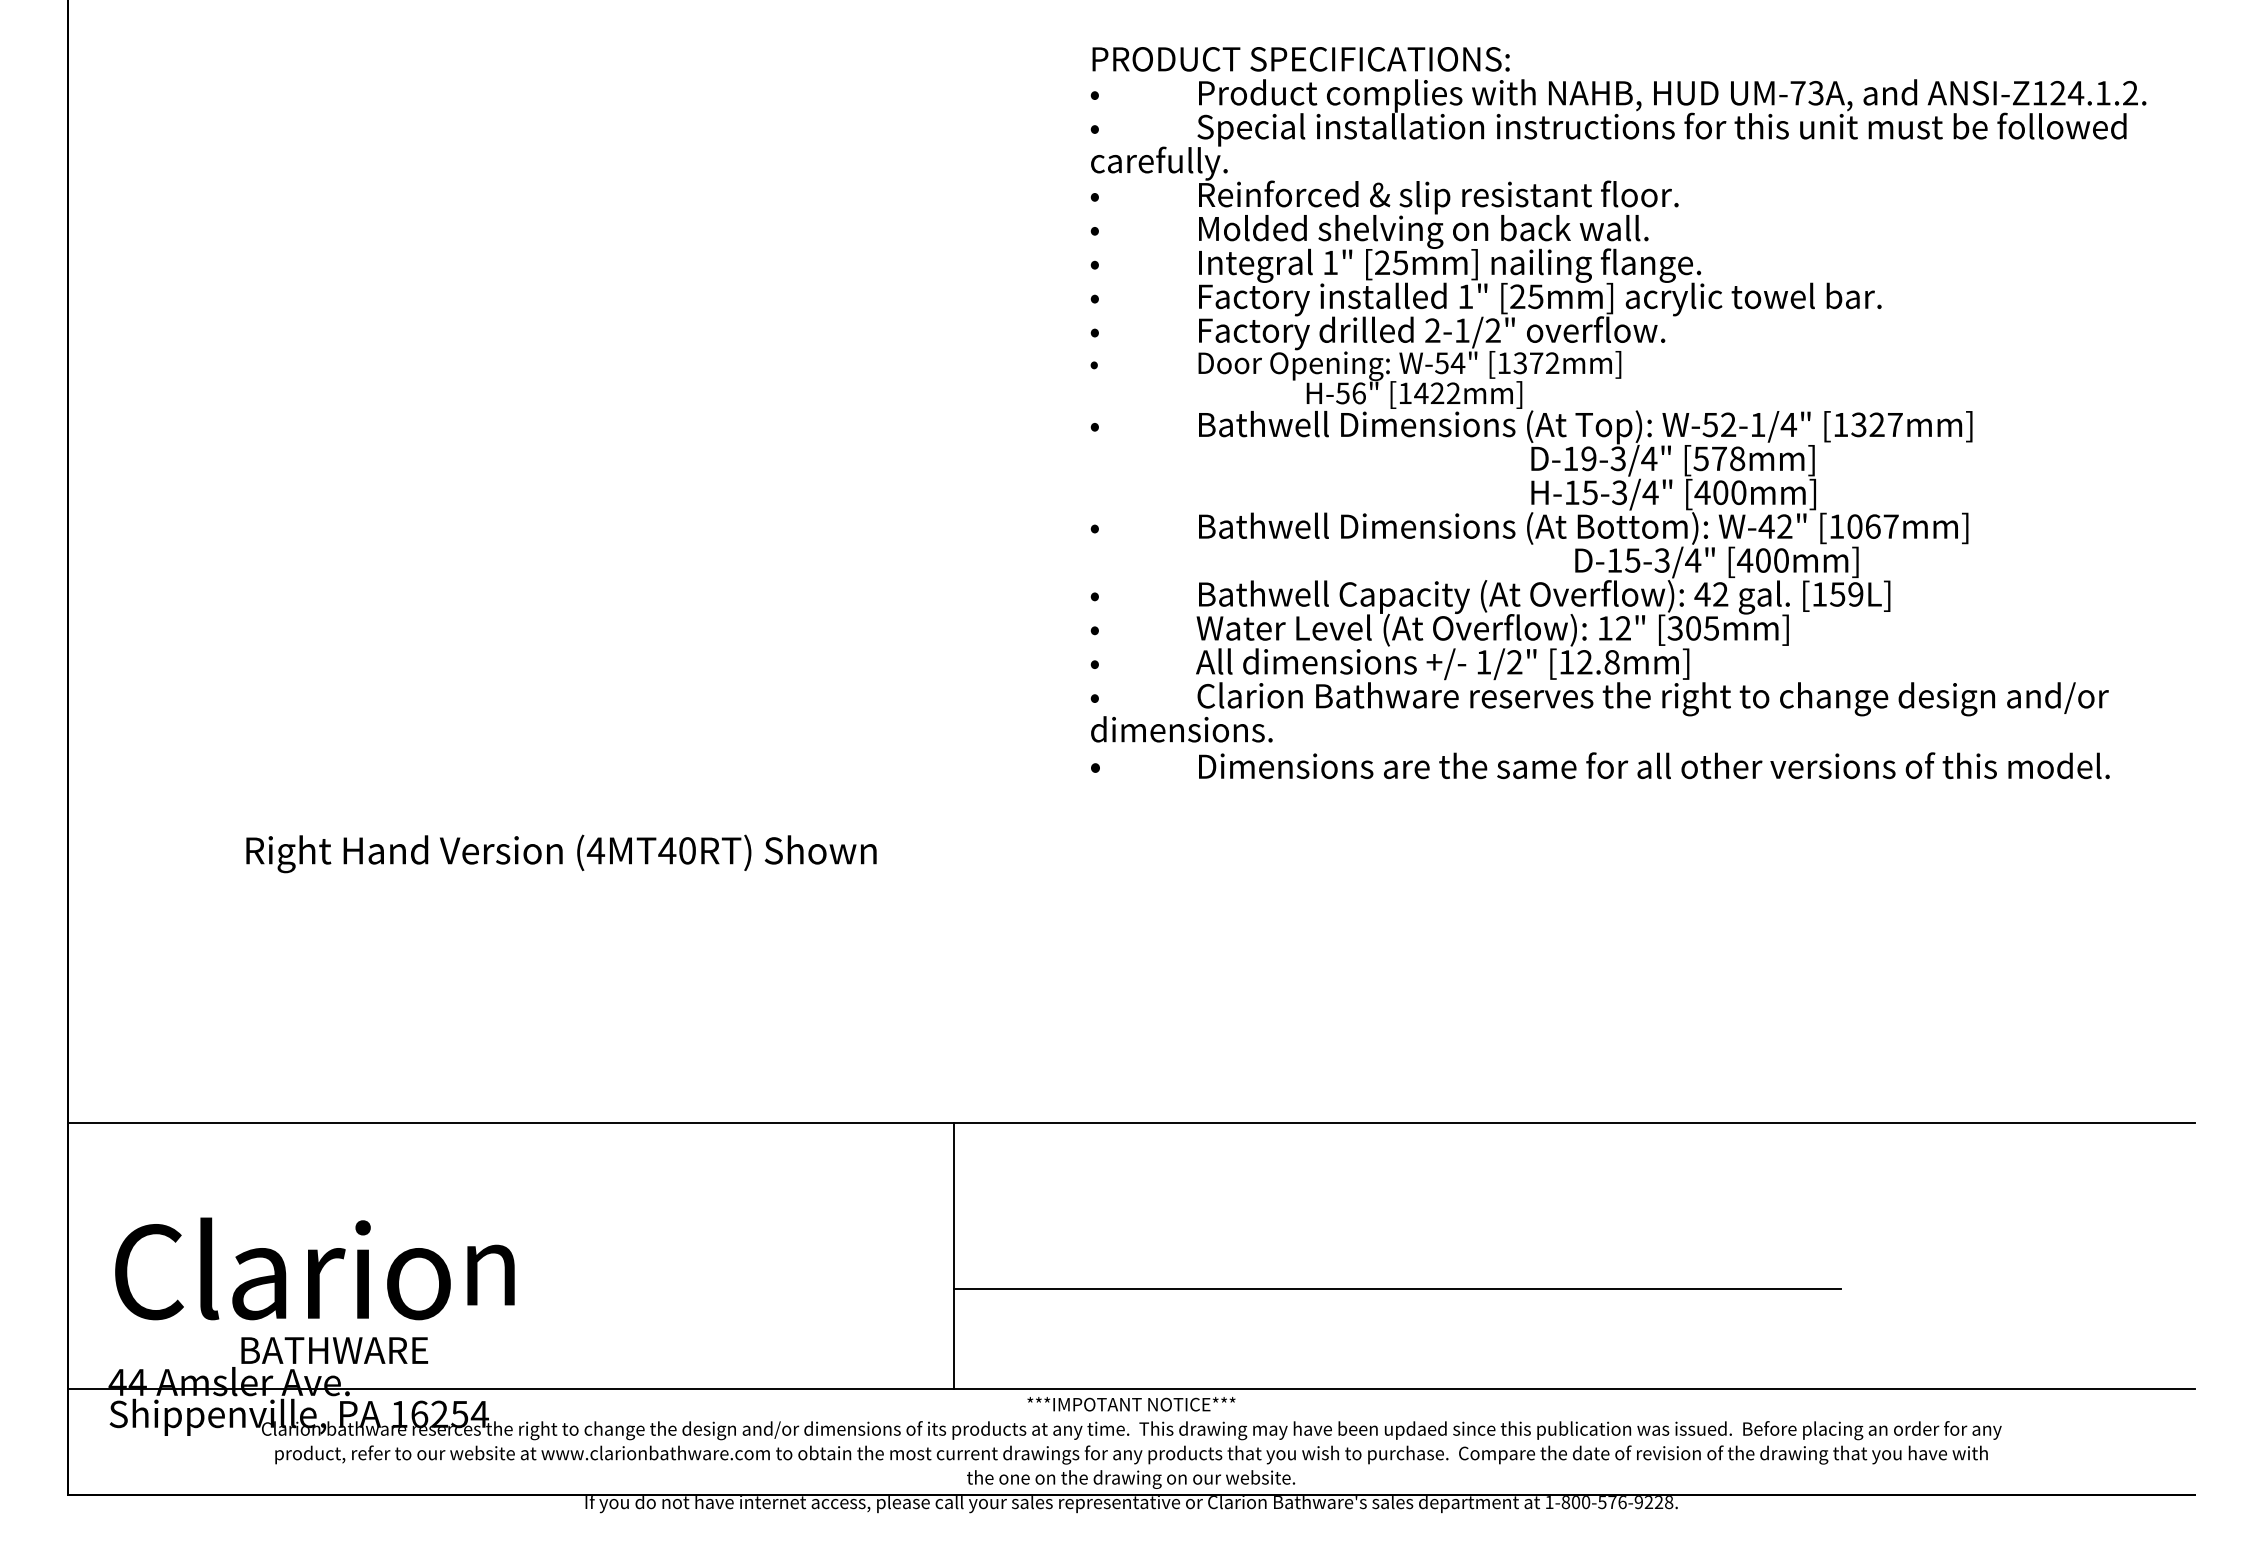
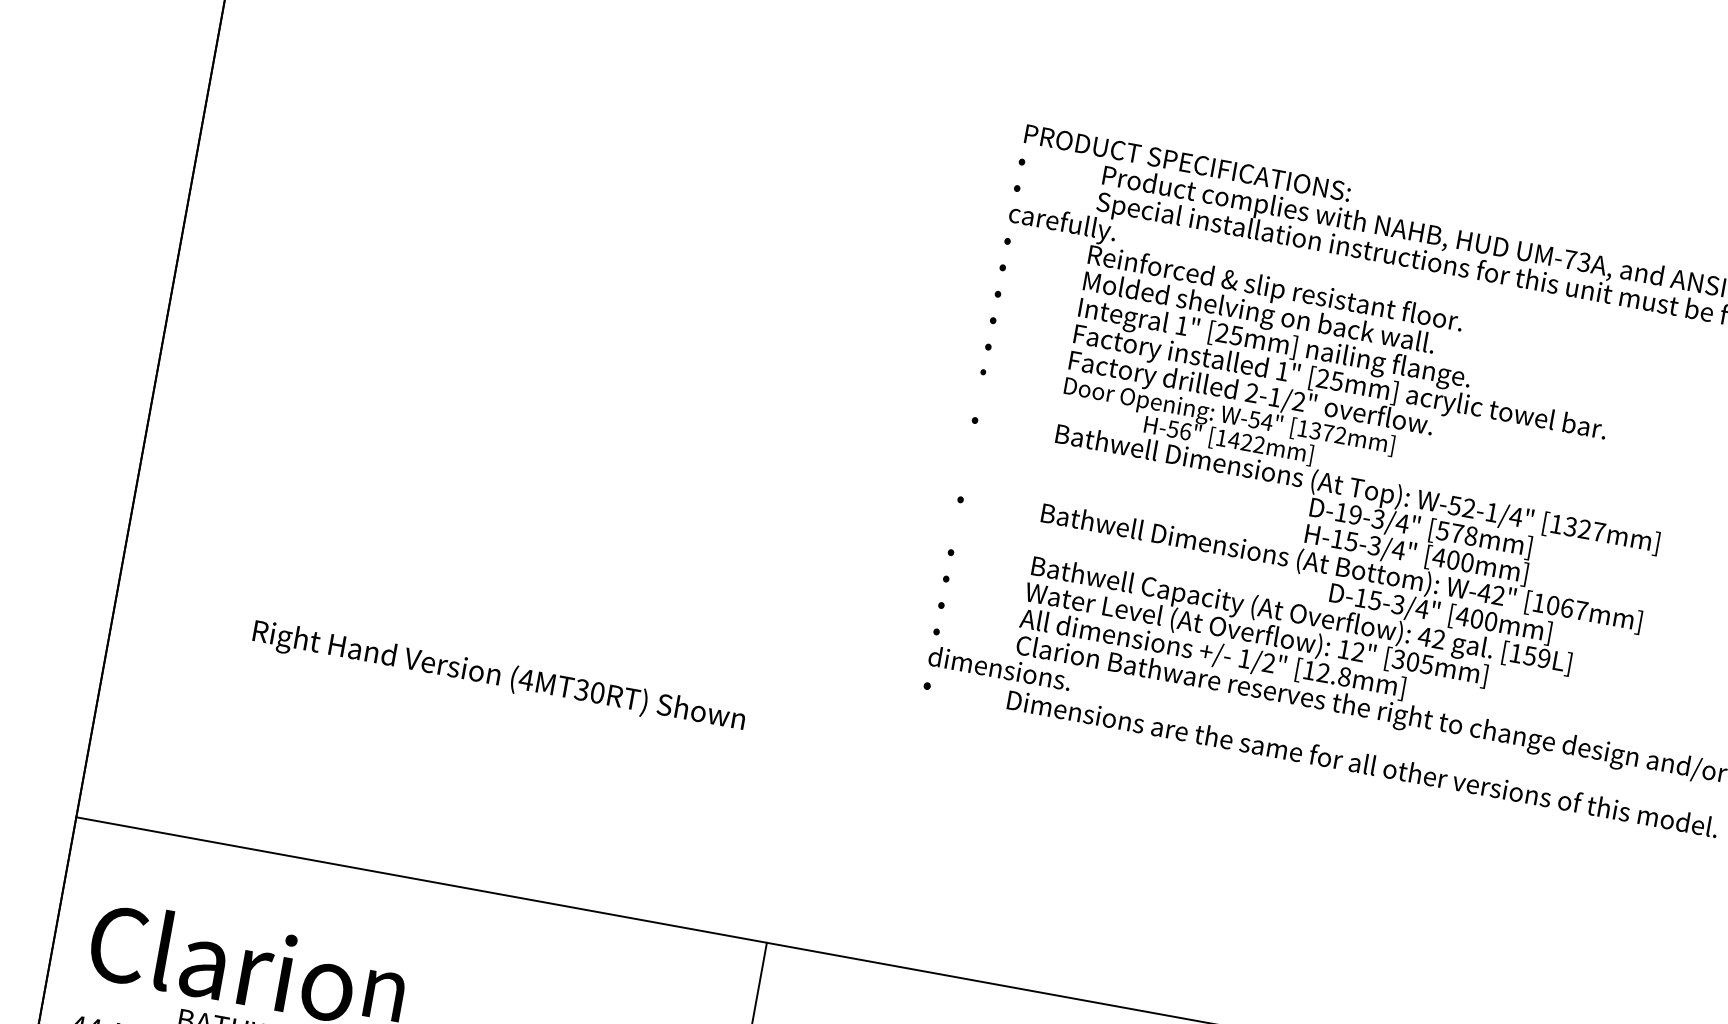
text: (667, 850) -> (582, 689), (4MT40RT) -> (4MT30RT)

